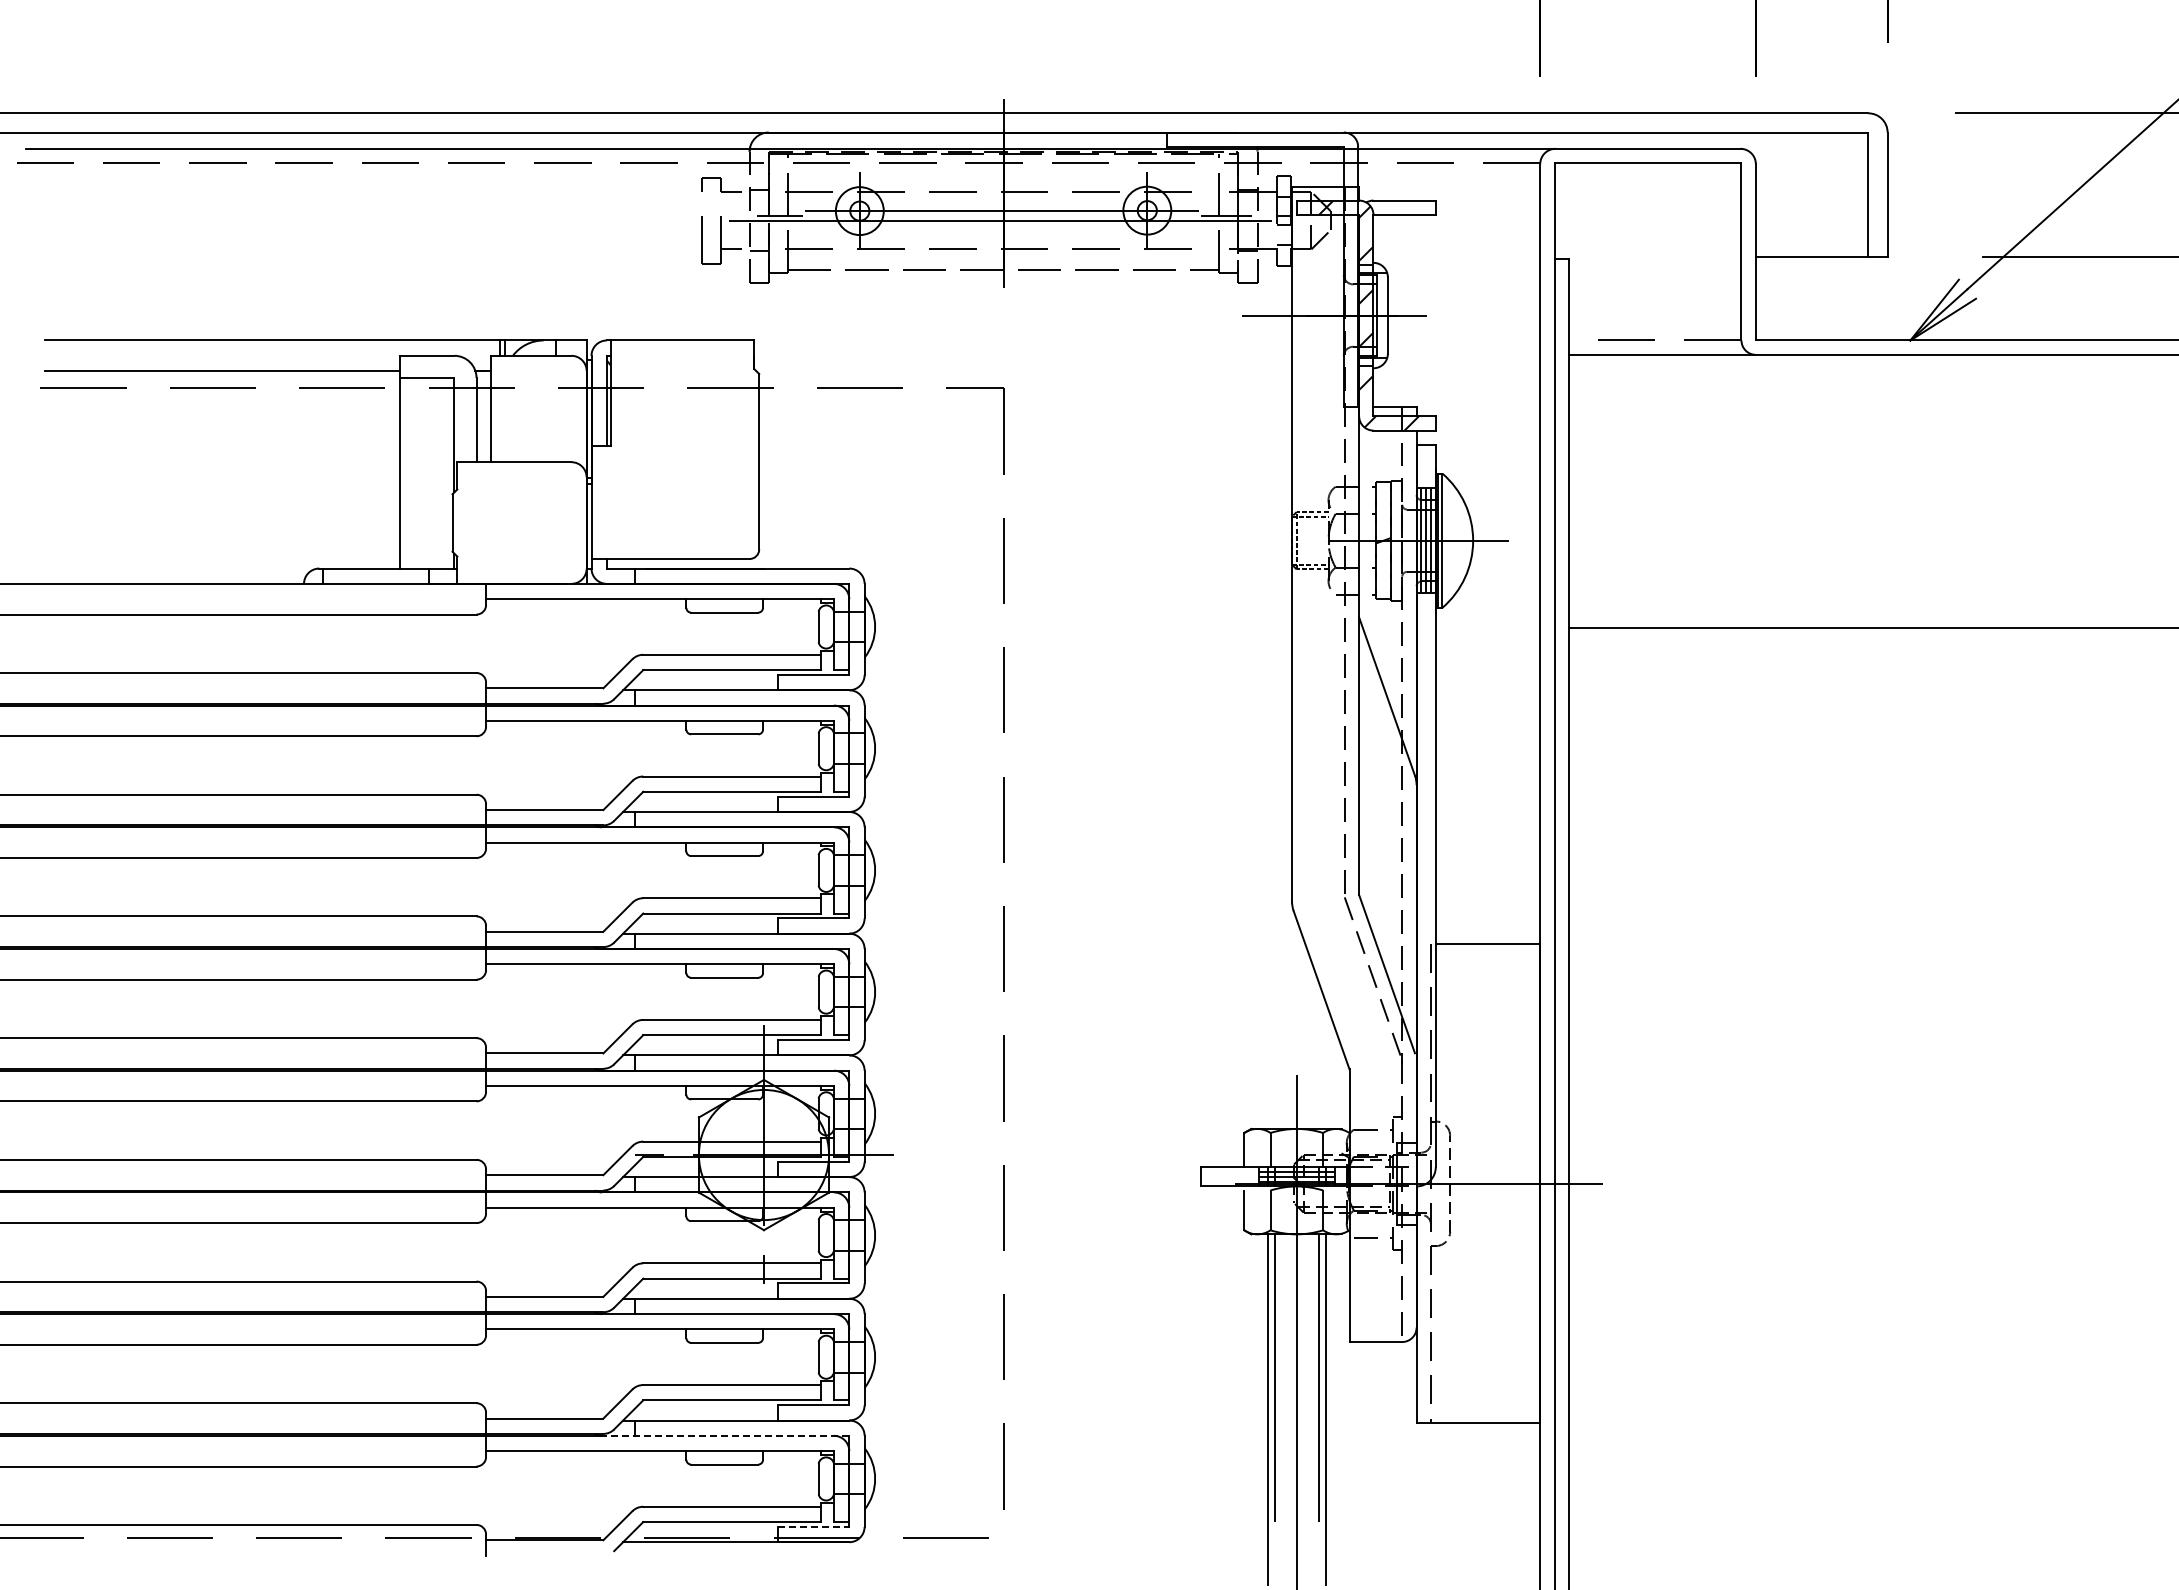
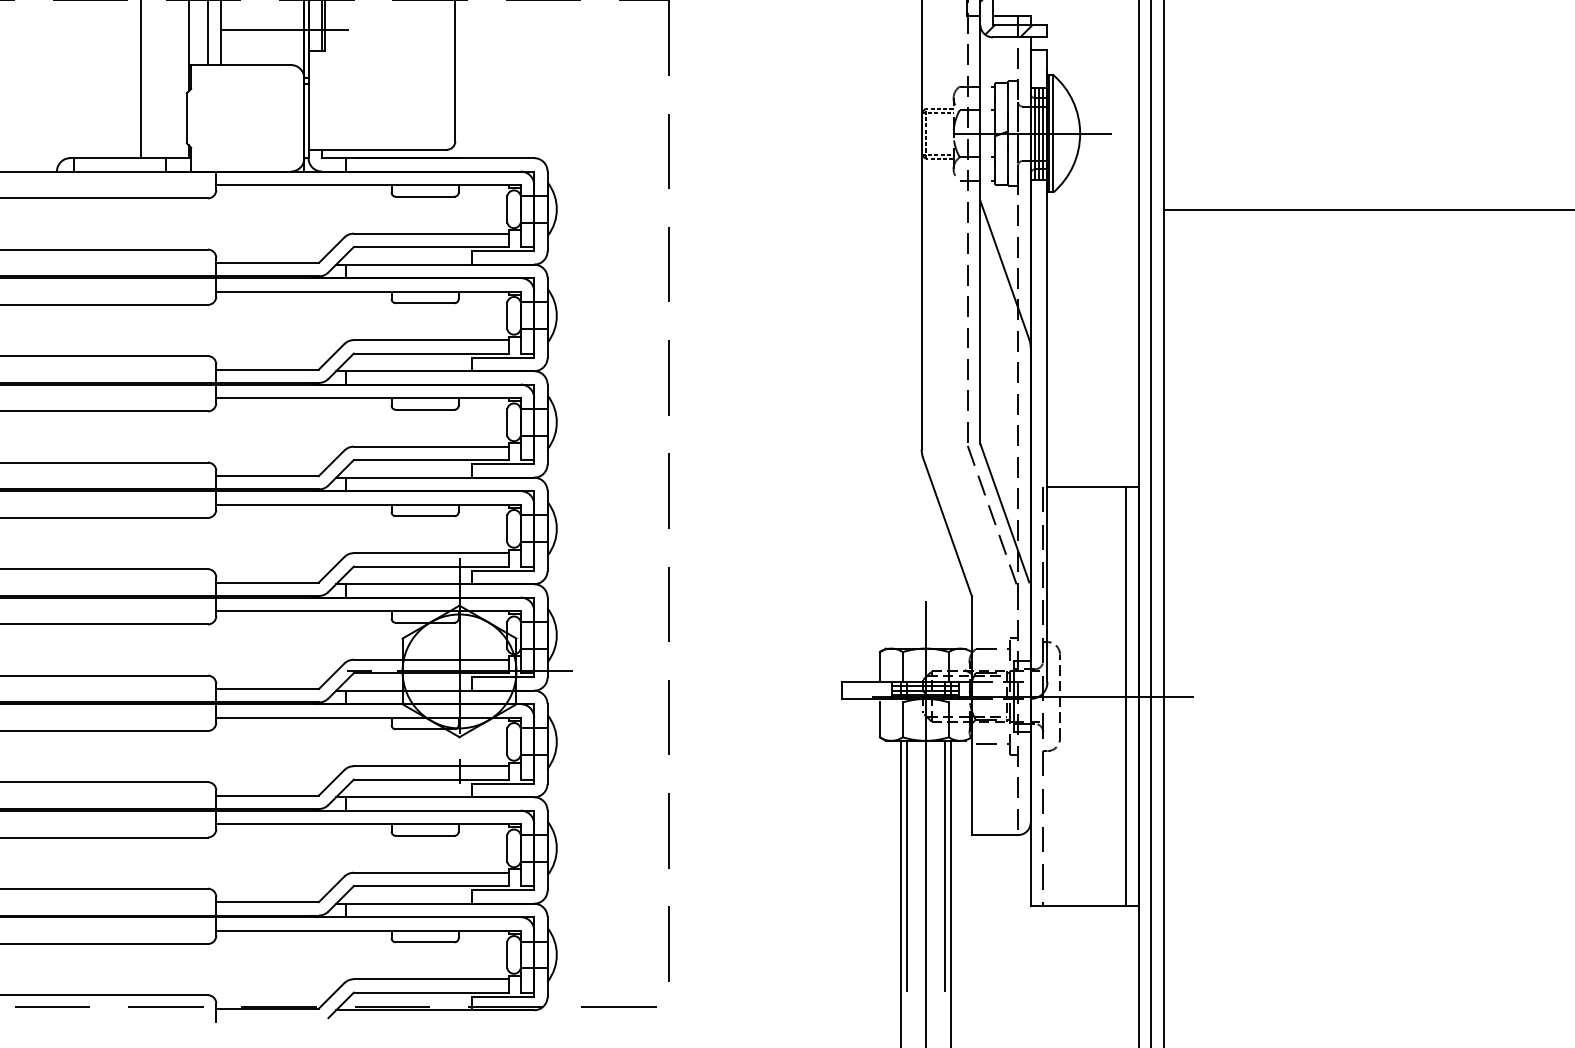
line: (564, 421) -> (284, 29), added
line: (1525, 1183) -> (1125, 696), added
line: (725, 1435) -> (425, 916), dashed -> solid
line: (811, 1526) -> (501, 996), dashed -> solid

